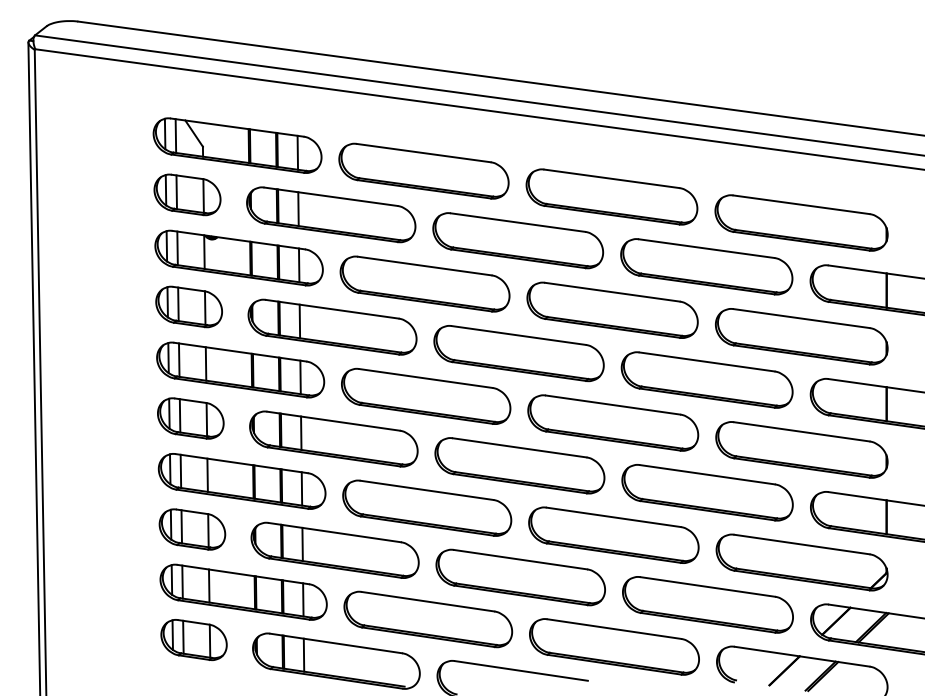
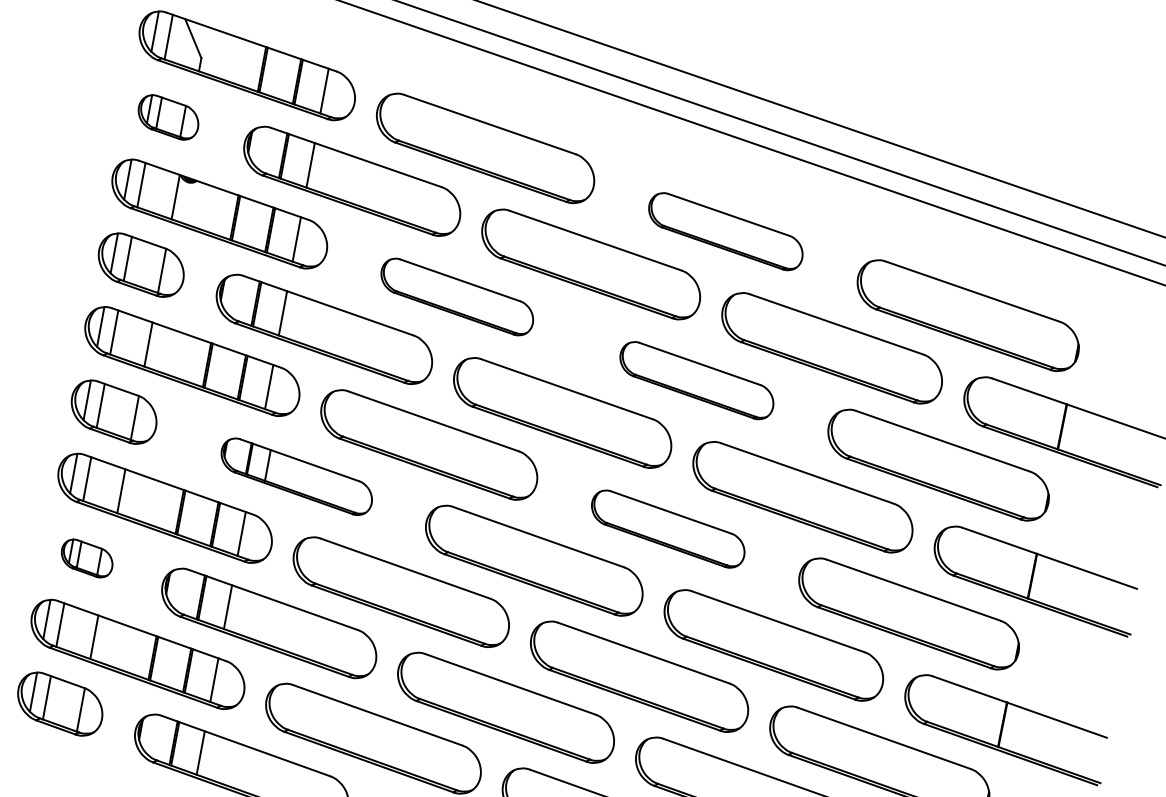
part: (187, 194) -> (168, 116), size x0.7
part: (611, 196) -> (725, 230), size x0.7
part: (424, 283) -> (456, 296), size x0.7
part: (612, 309) -> (696, 379), size x0.7
part: (613, 422) -> (668, 528), size x0.7
part: (333, 438) -> (296, 475), size x0.7
part: (192, 529) -> (87, 558), size x0.6

